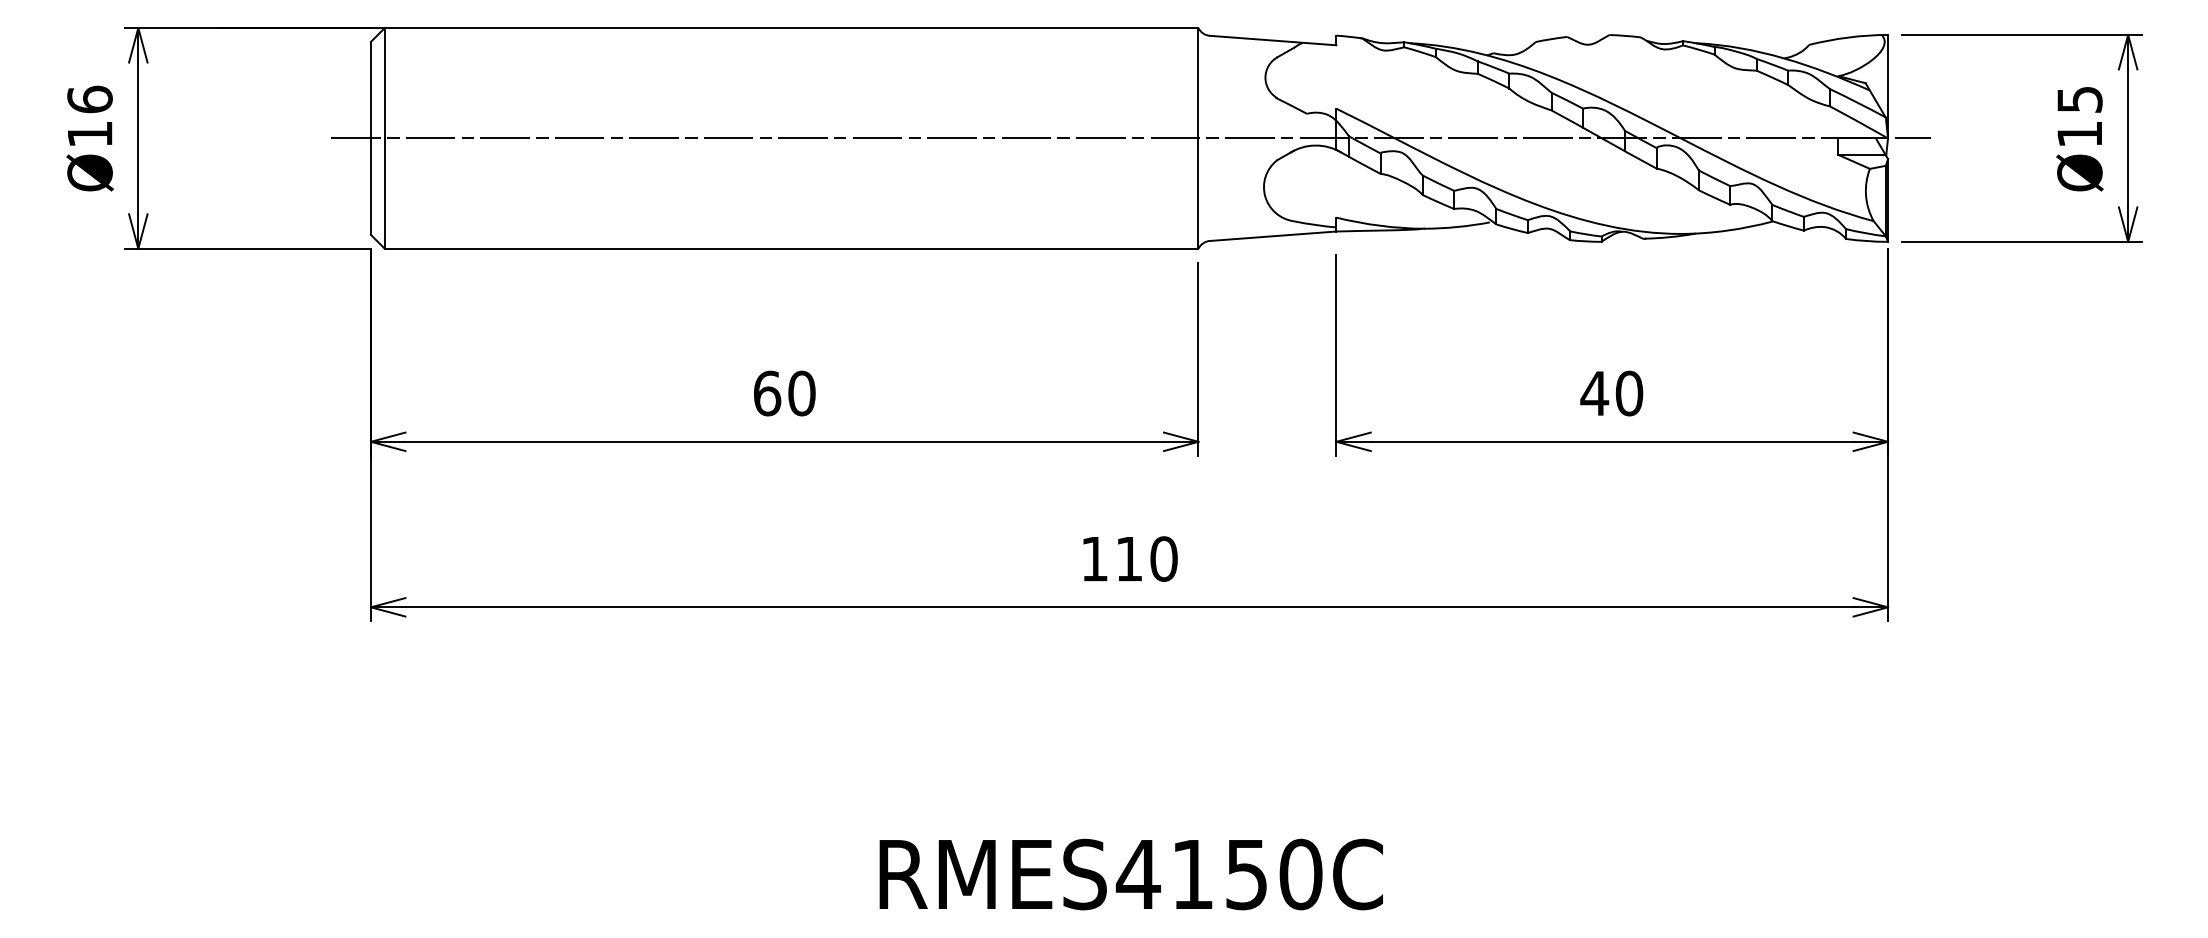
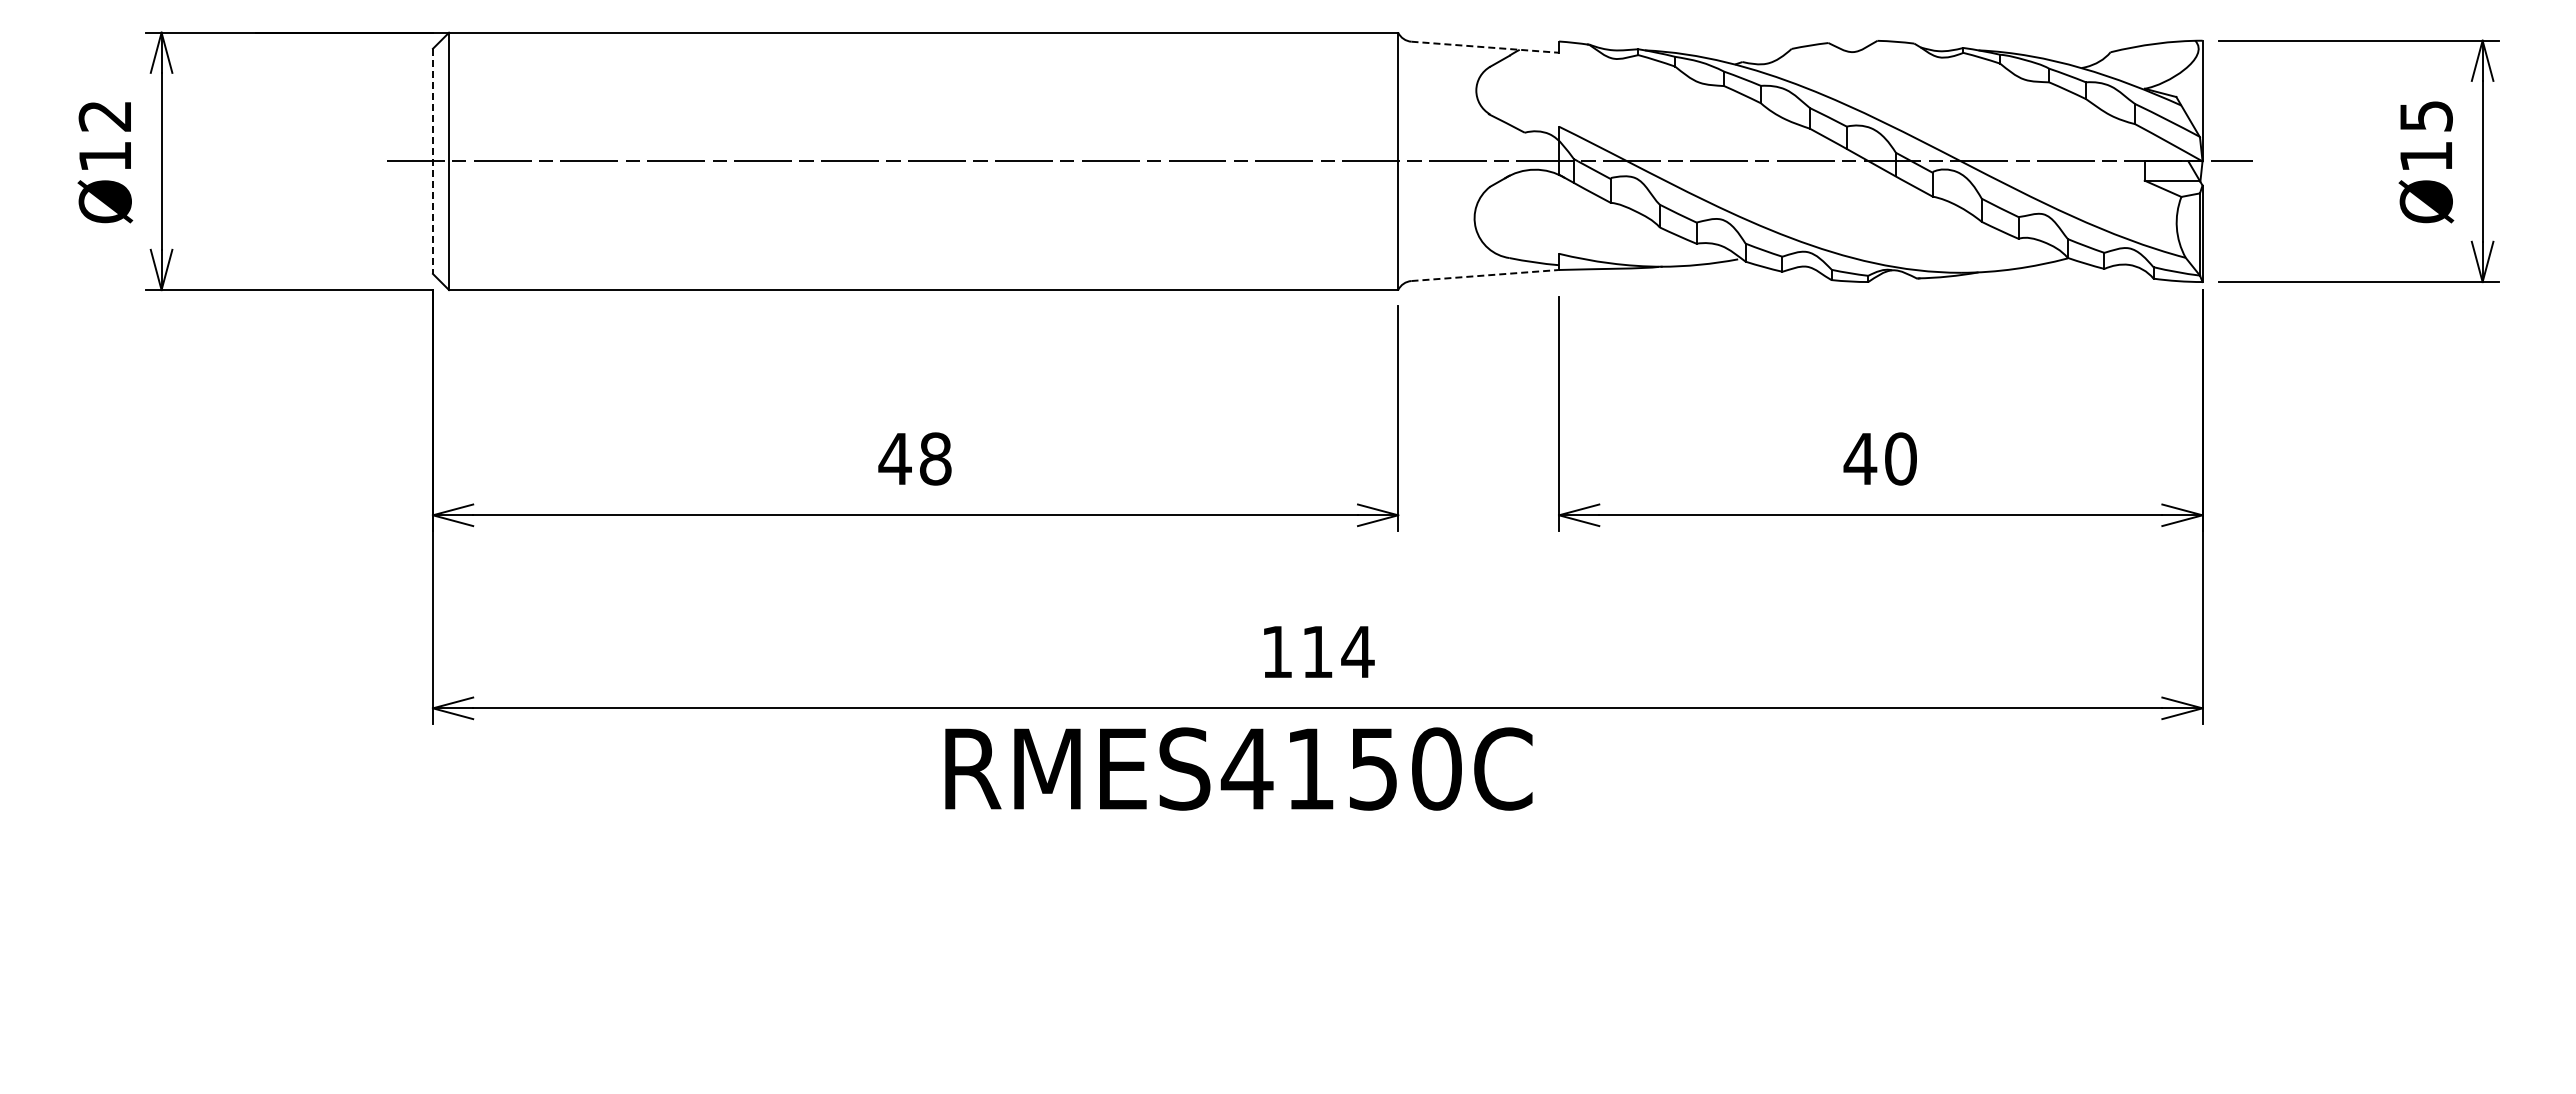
line: (1273, 40) -> (1485, 47), solid -> dashed
text: (89, 99) -> (104, 115), Ø16 -> Ø12
line: (370, 138) -> (432, 161), solid -> dashed
line: (1272, 236) -> (1484, 275), solid -> dashed
text: (783, 393) -> (914, 458), 60 -> 48
text: (1163, 558) -> (1357, 651), 110 -> 114
text: (1131, 874) -> (1238, 768), moved

